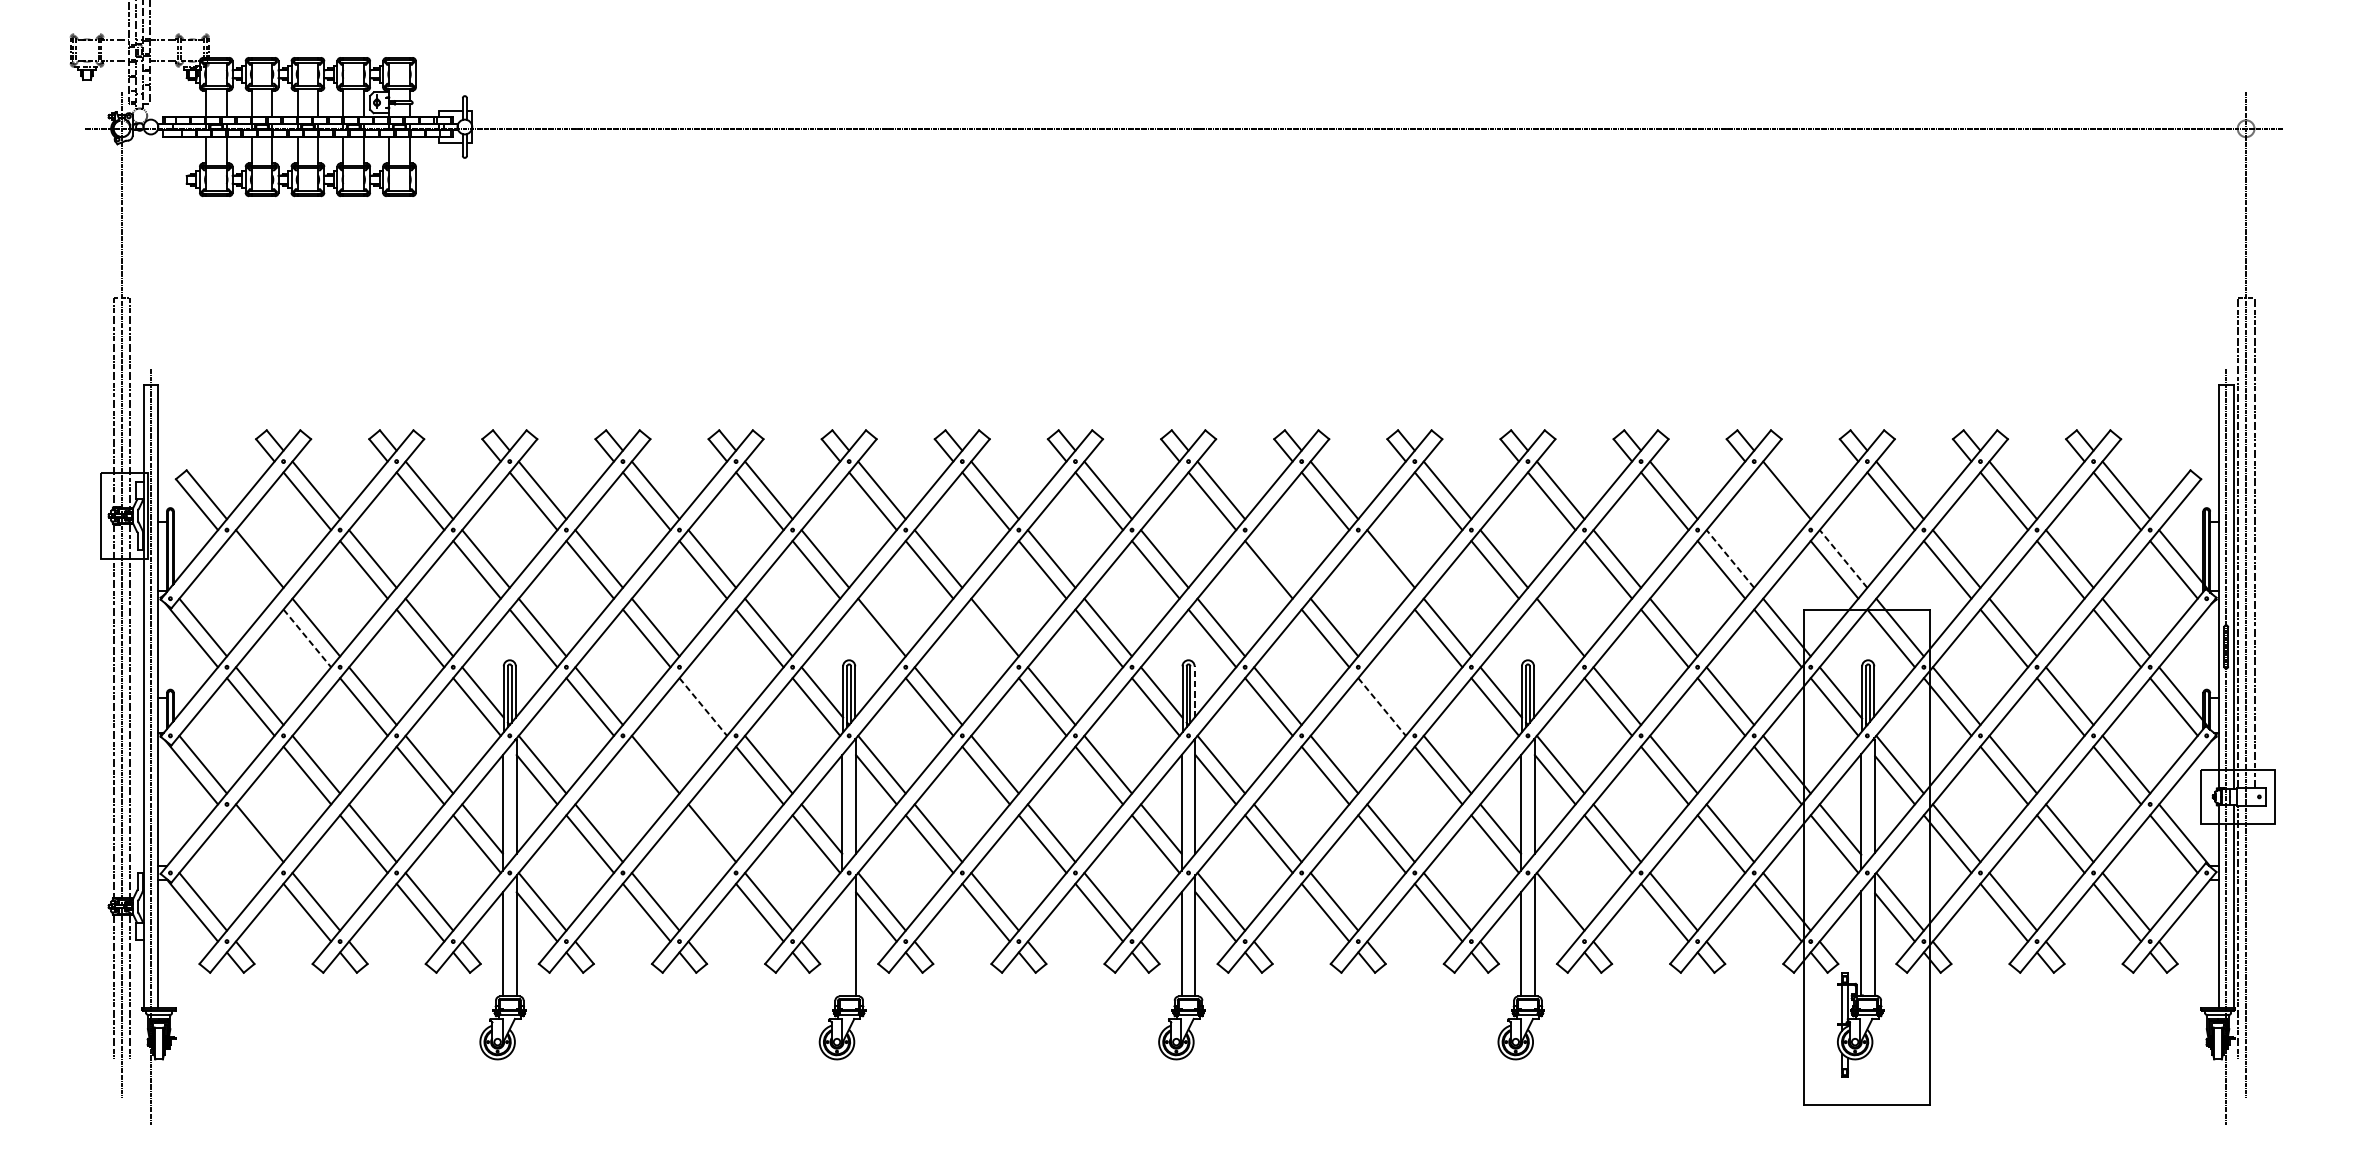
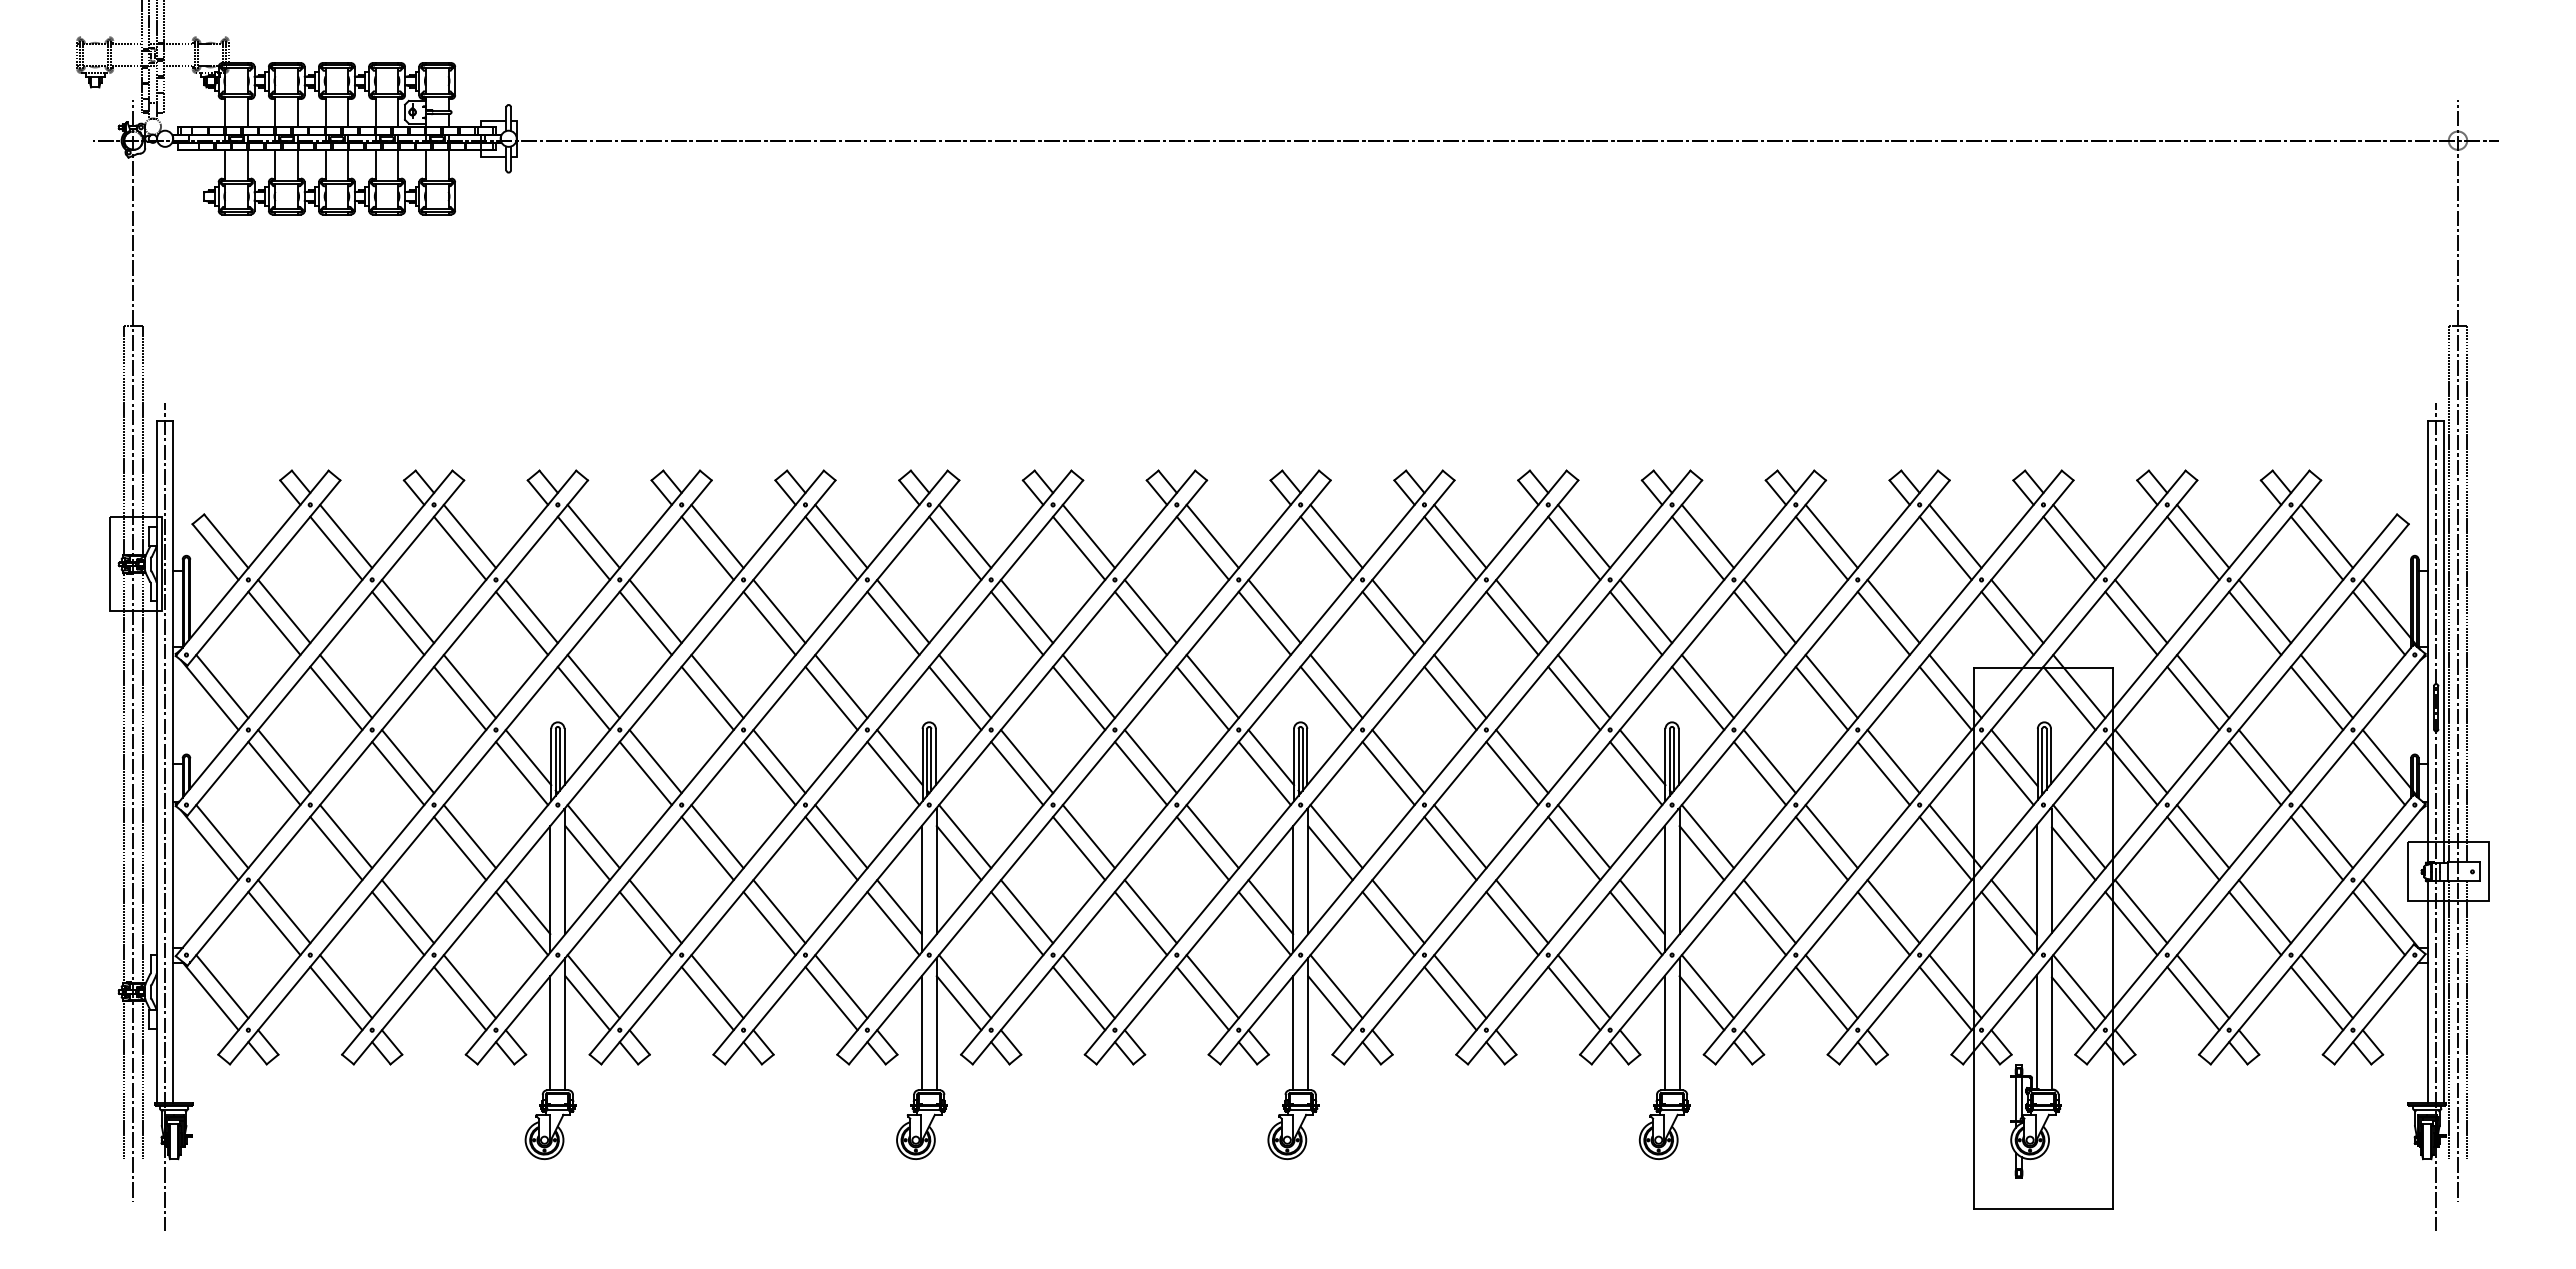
line: (1777, 500) -> (1945, 547), added
line: (1277, 558) -> (1398, 611), added
line: (1730, 558) -> (1893, 611), dashed -> solid
line: (1843, 558) -> (2017, 611), dashed -> solid
line: (250, 569) -> (274, 622), added
line: (1382, 569) -> (1512, 622), added
line: (307, 638) -> (336, 698), dashed -> solid
line: (873, 638) -> (955, 698), added
line: (986, 638) -> (1079, 698), added
line: (1552, 638) -> (1698, 698), added
line: (1194, 691) -> (1307, 756), dashed -> solid
line: (712, 696) -> (779, 761), added
line: (1391, 696) -> (1522, 761), added
line: (703, 707) -> (769, 773), dashed -> solid
line: (1382, 707) -> (1512, 773), dashed -> solid
line: (646, 775) -> (707, 848), added
line: (250, 844) -> (274, 923), added
line: (703, 844) -> (769, 923), added
line: (1554, 917) -> (1701, 1003), added
line: (2254, 932) -> (2467, 1020), added
line: (842, 944) -> (921, 1033), added

